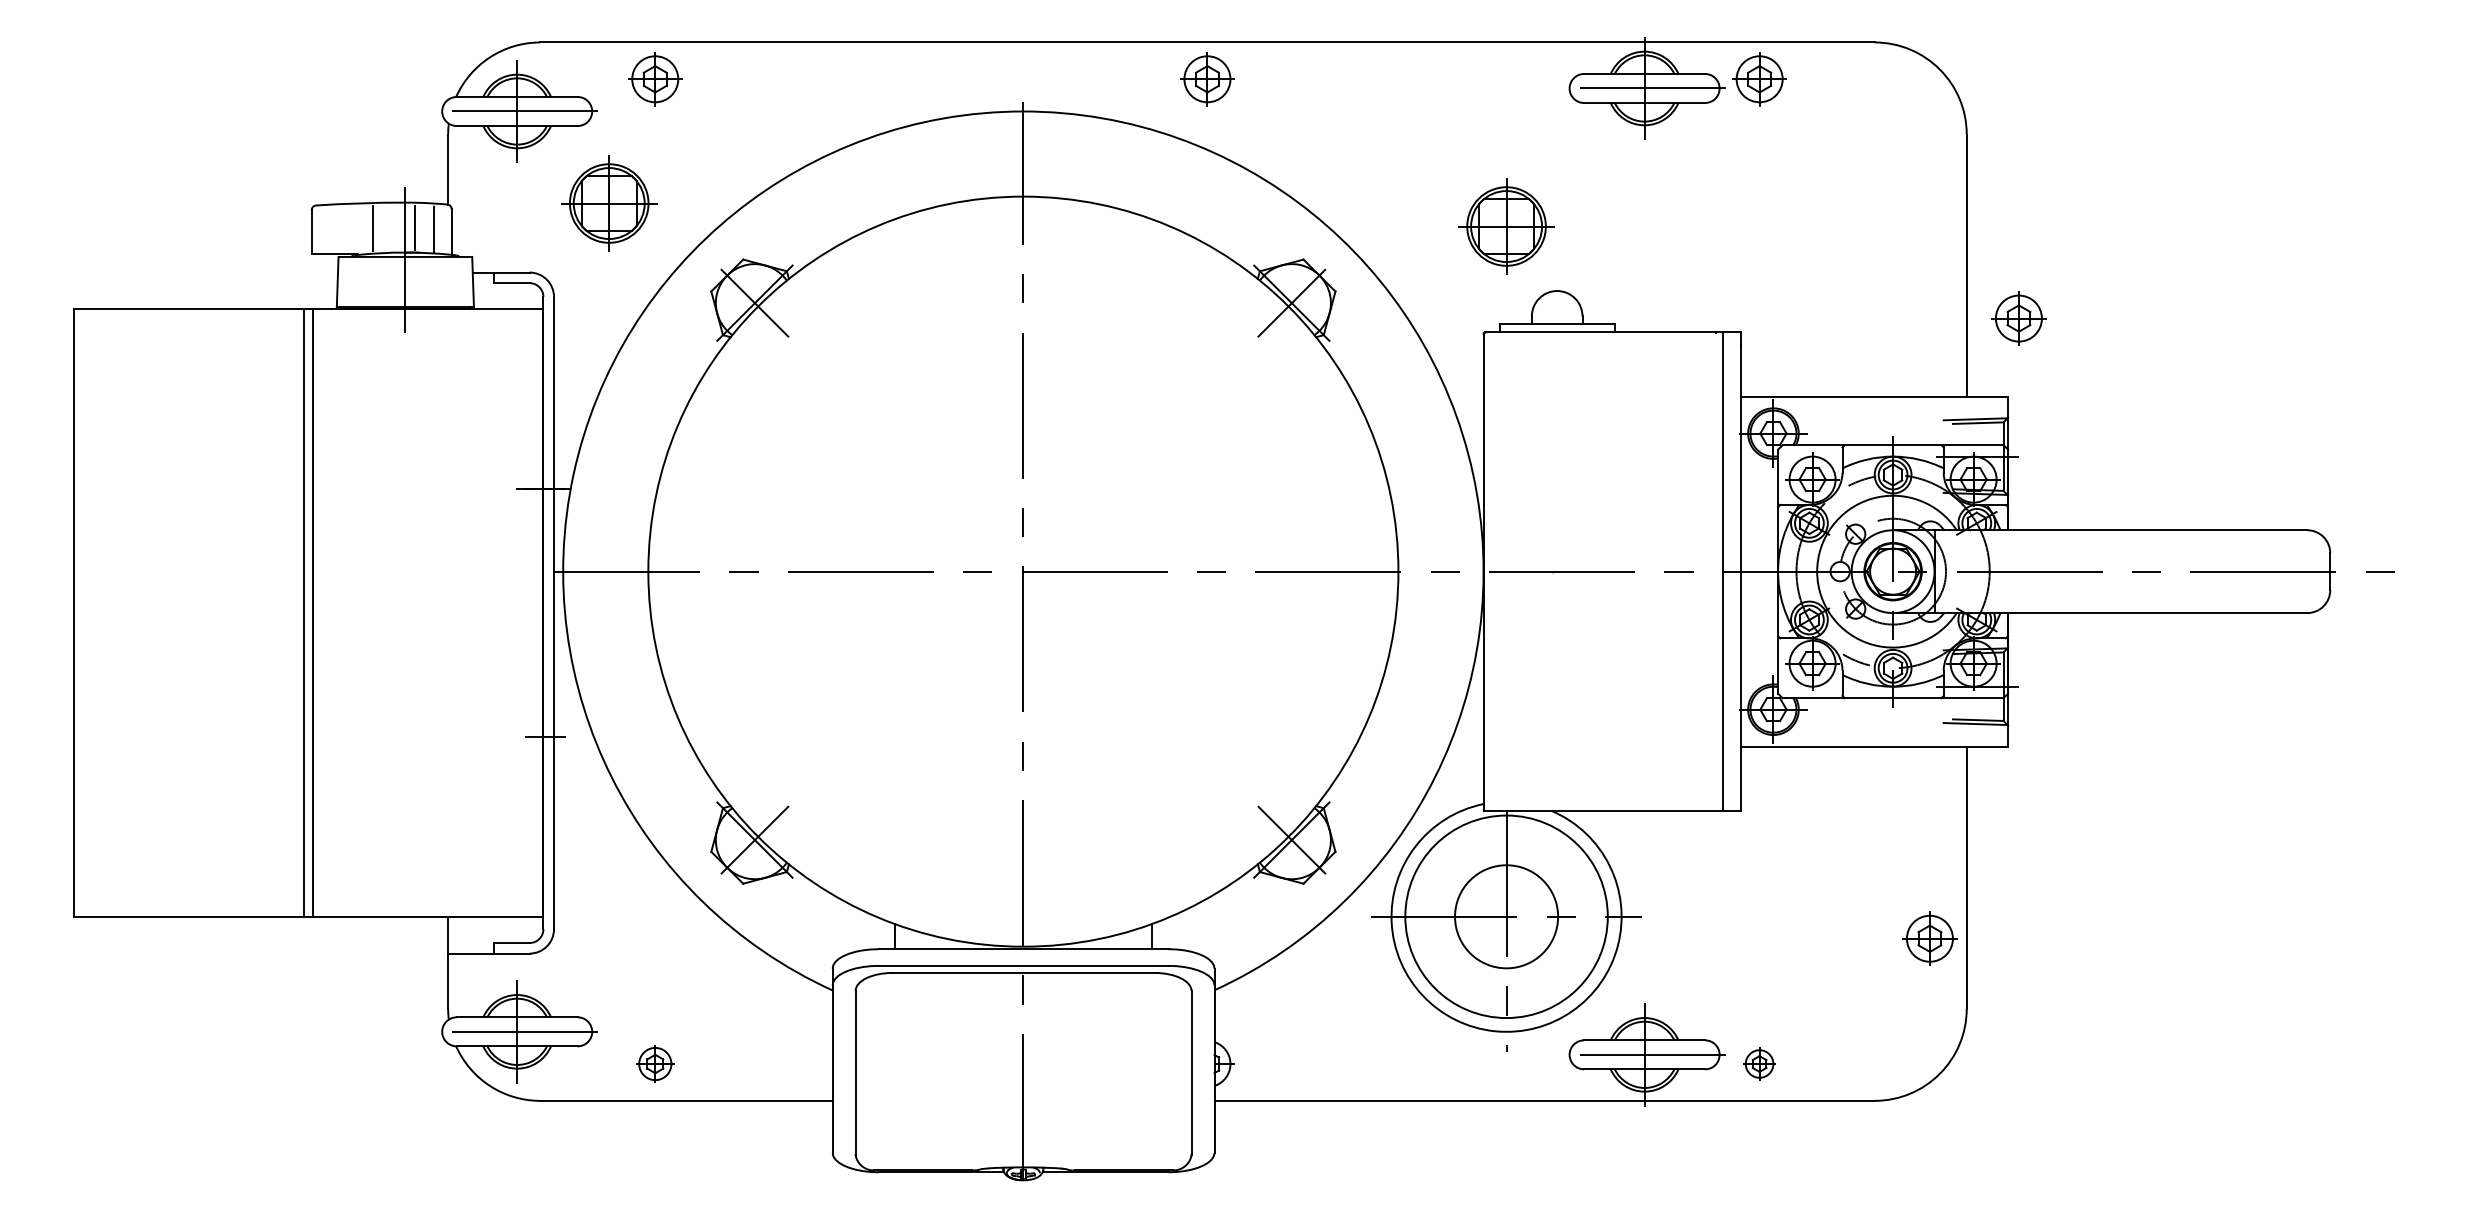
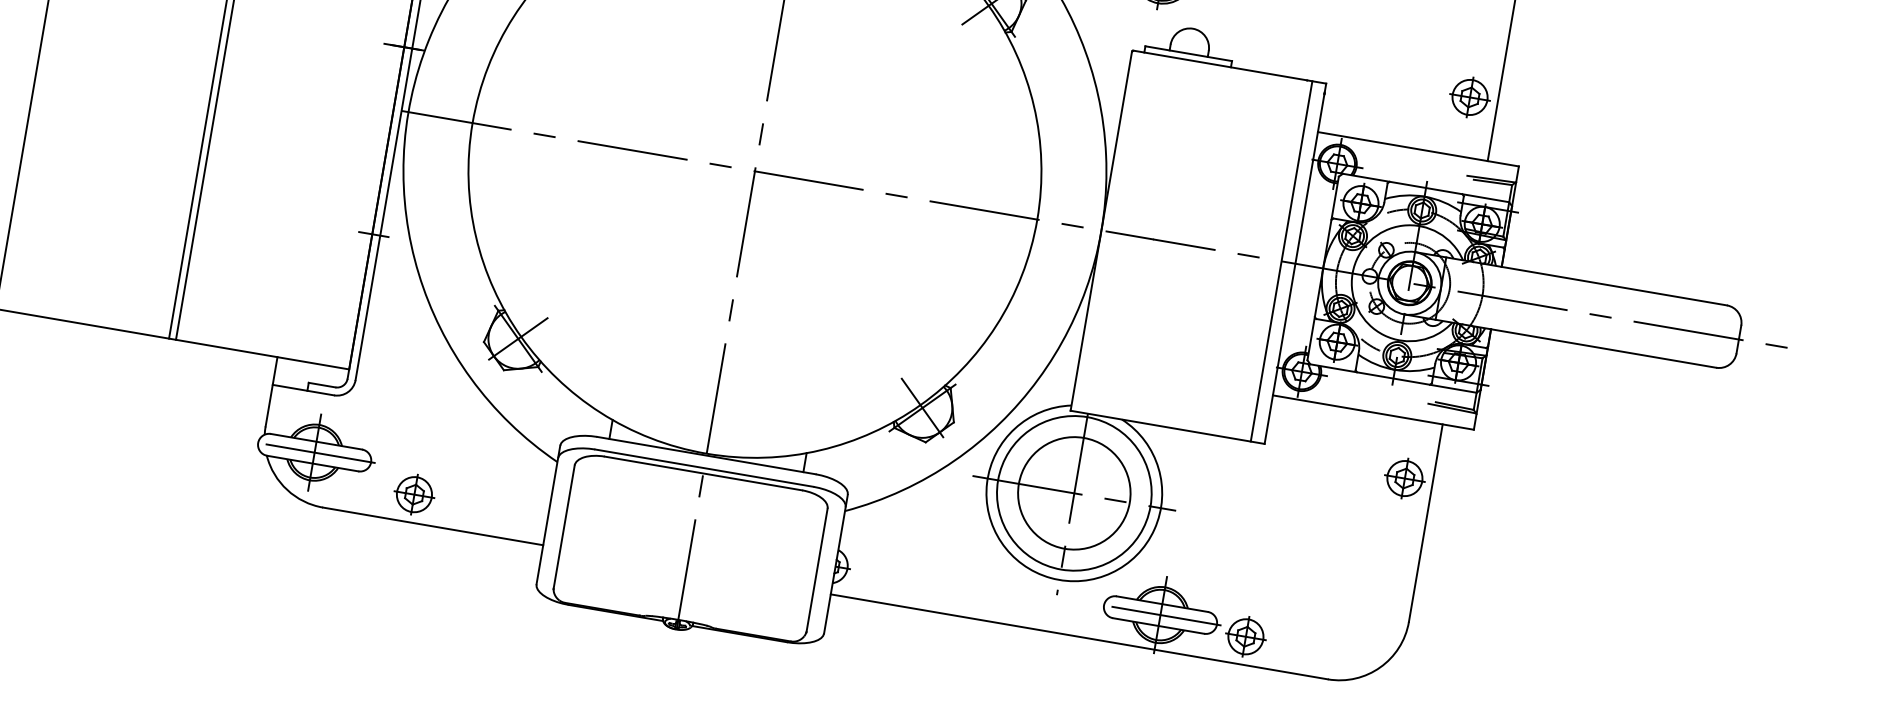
part: (2018, 318) -> (1469, 97), moved
circle: (1506, 916) -> (1074, 493), size x1.43
part: (1929, 938) -> (1404, 478), moved
part: (655, 1063) -> (414, 494), size x1.43
part: (1759, 1063) -> (1245, 636), size x1.67

